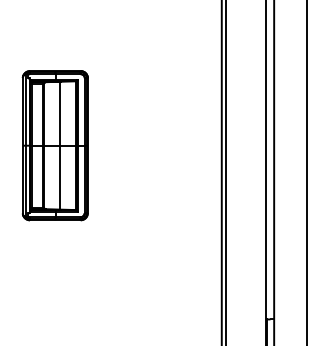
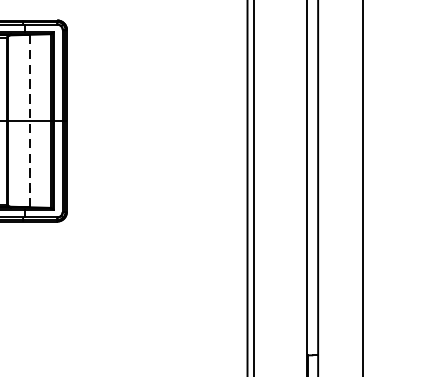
line: (60, 145) -> (30, 120), solid -> dashed

